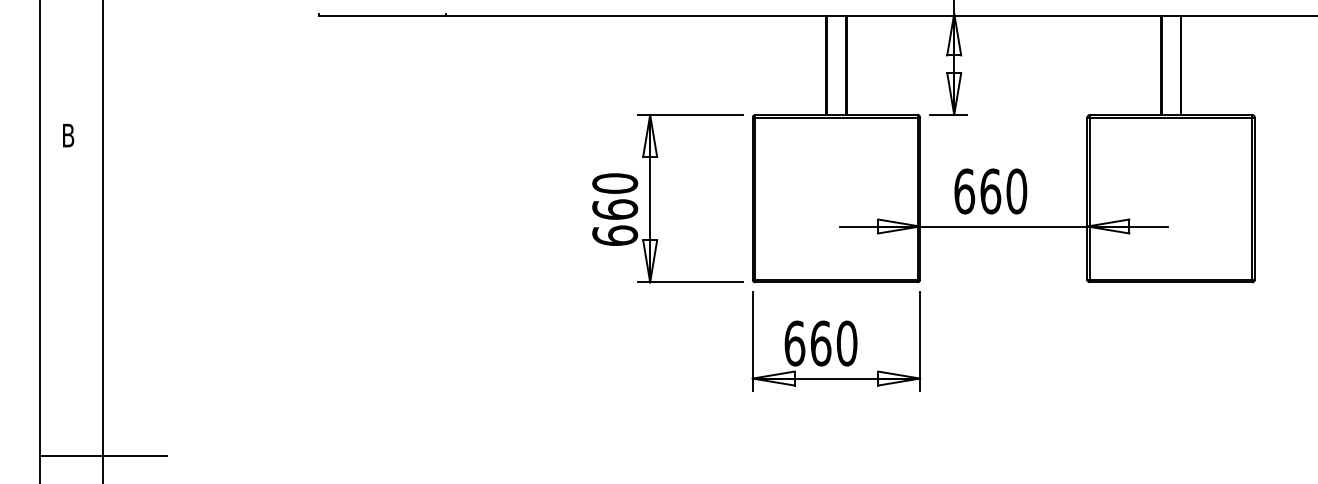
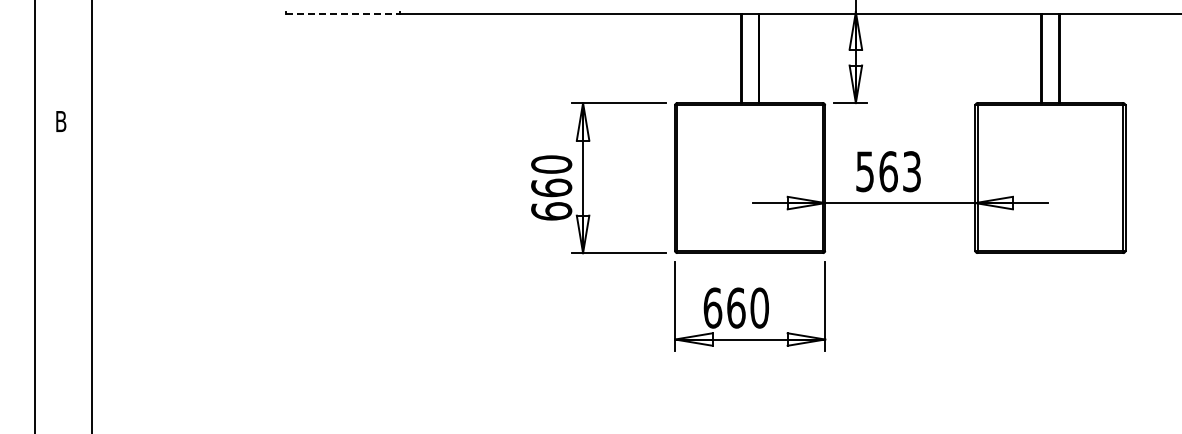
line: (383, 16) -> (343, 14), solid -> dashed
text: (990, 191) -> (888, 171), 660 -> 563
line: (103, 455) -> (92, 408), removed

